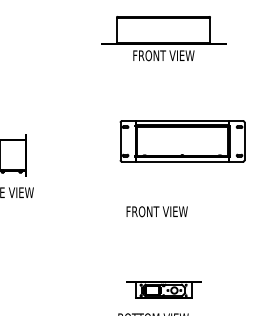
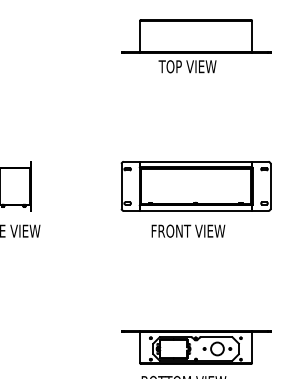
text: (163, 55) -> (196, 66), FRONT VIEW -> TOP VIEW
part: (182, 141) -> (196, 186), moved
text: (156, 211) -> (187, 230), moved
part: (163, 289) -> (196, 347), size x1.67

